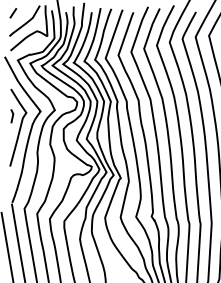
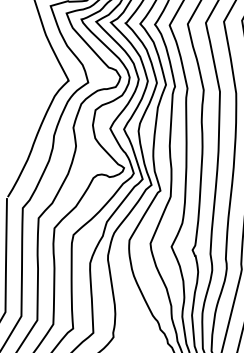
part: (18, 127) -> (34, 96), removed

